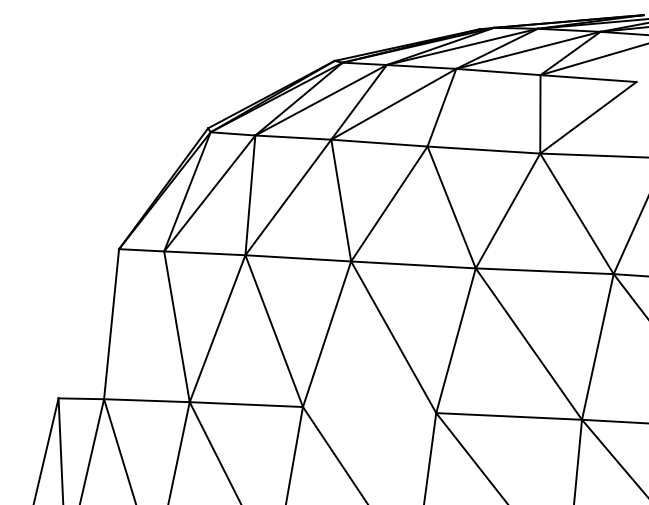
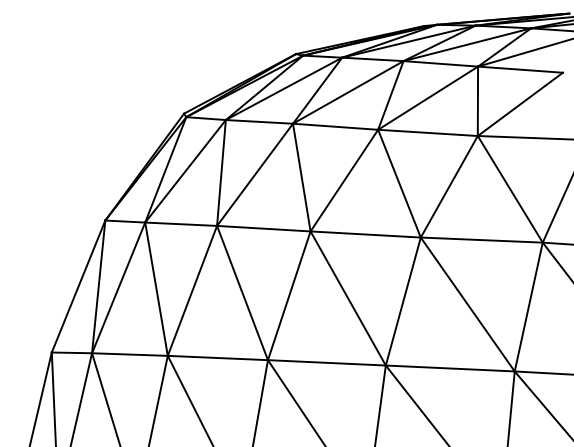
line: (484, 110) -> (428, 97), added
line: (88, 323) -> (78, 286), added
line: (133, 324) -> (118, 287), added
line: (369, 409) -> (326, 362), added

